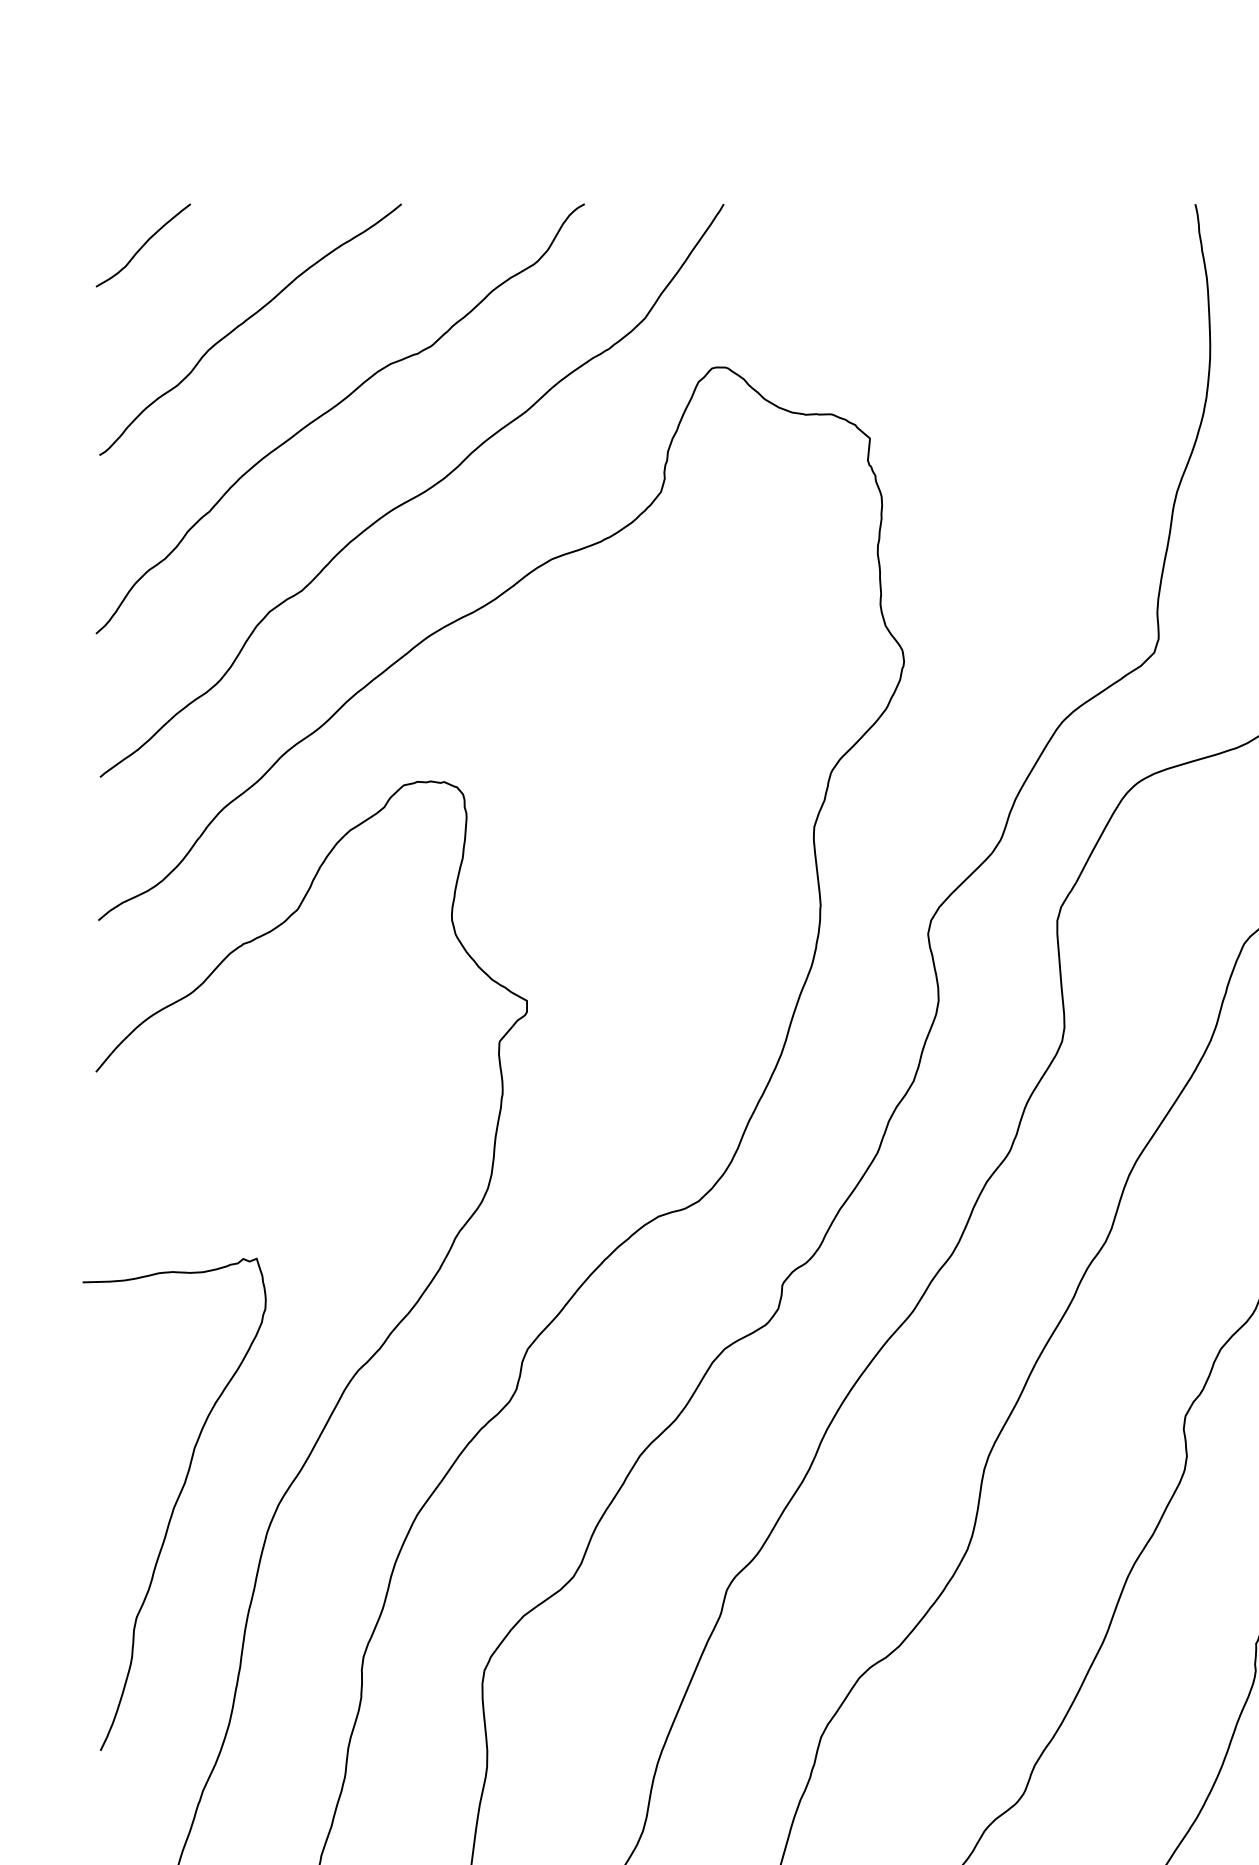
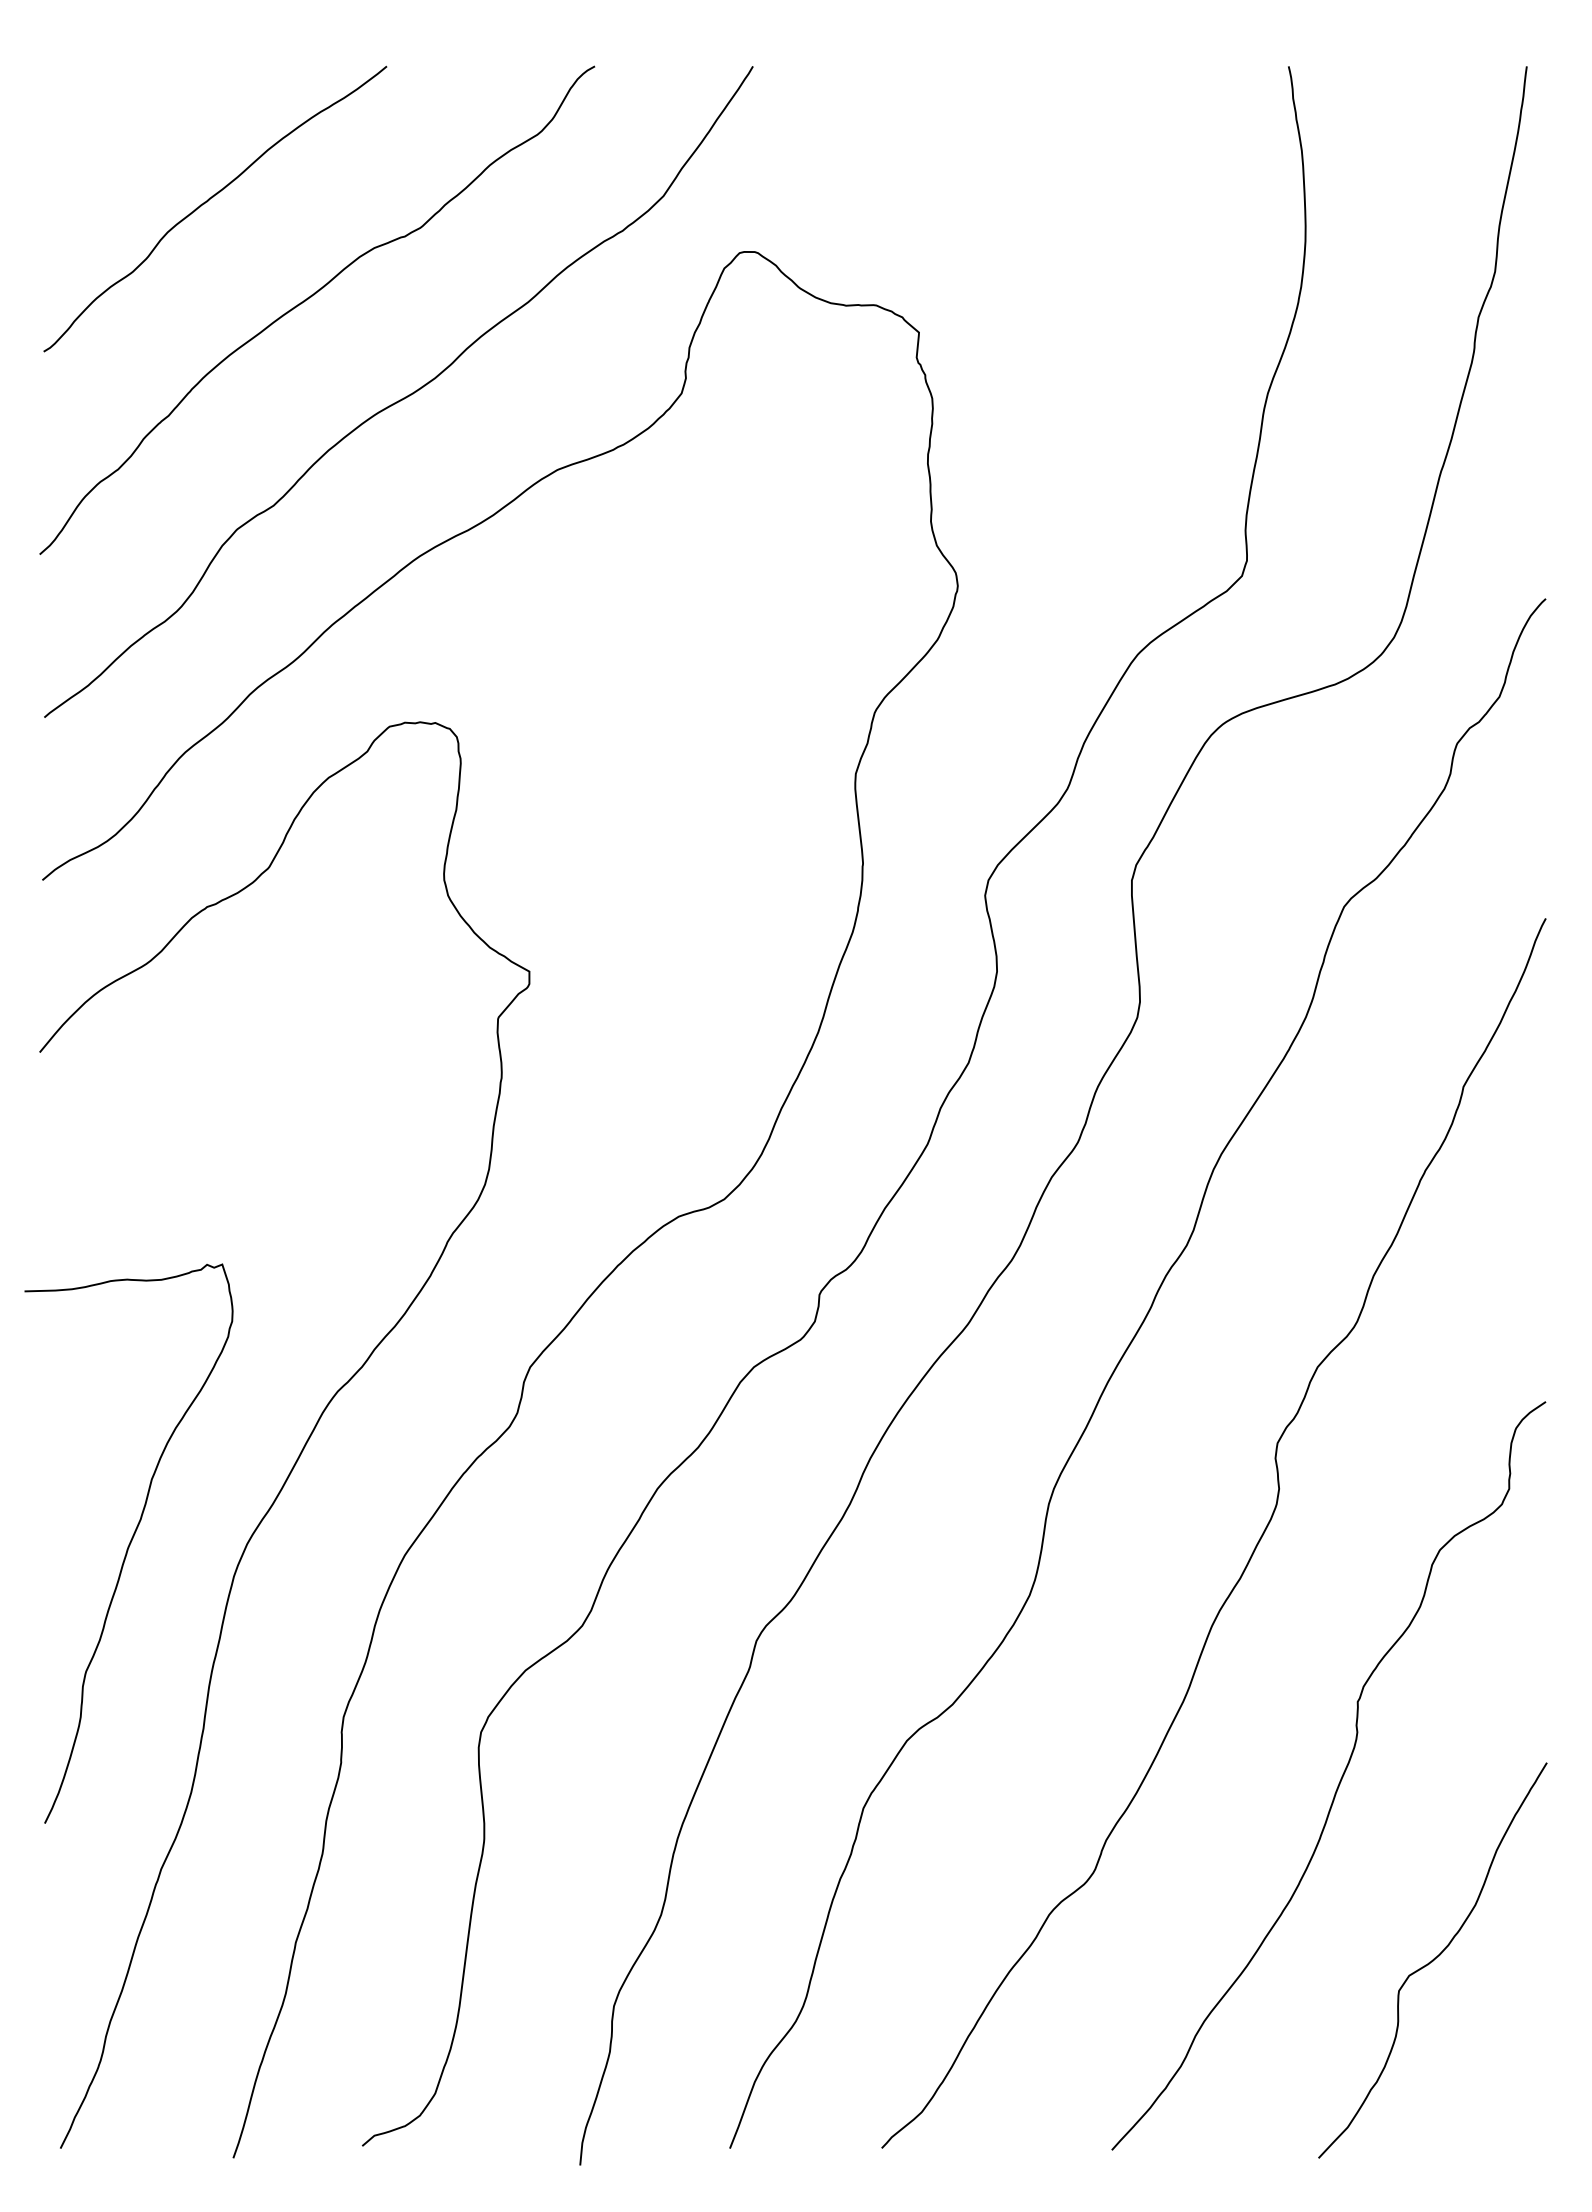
curve: (143, 244) -> (93, 112), removed

